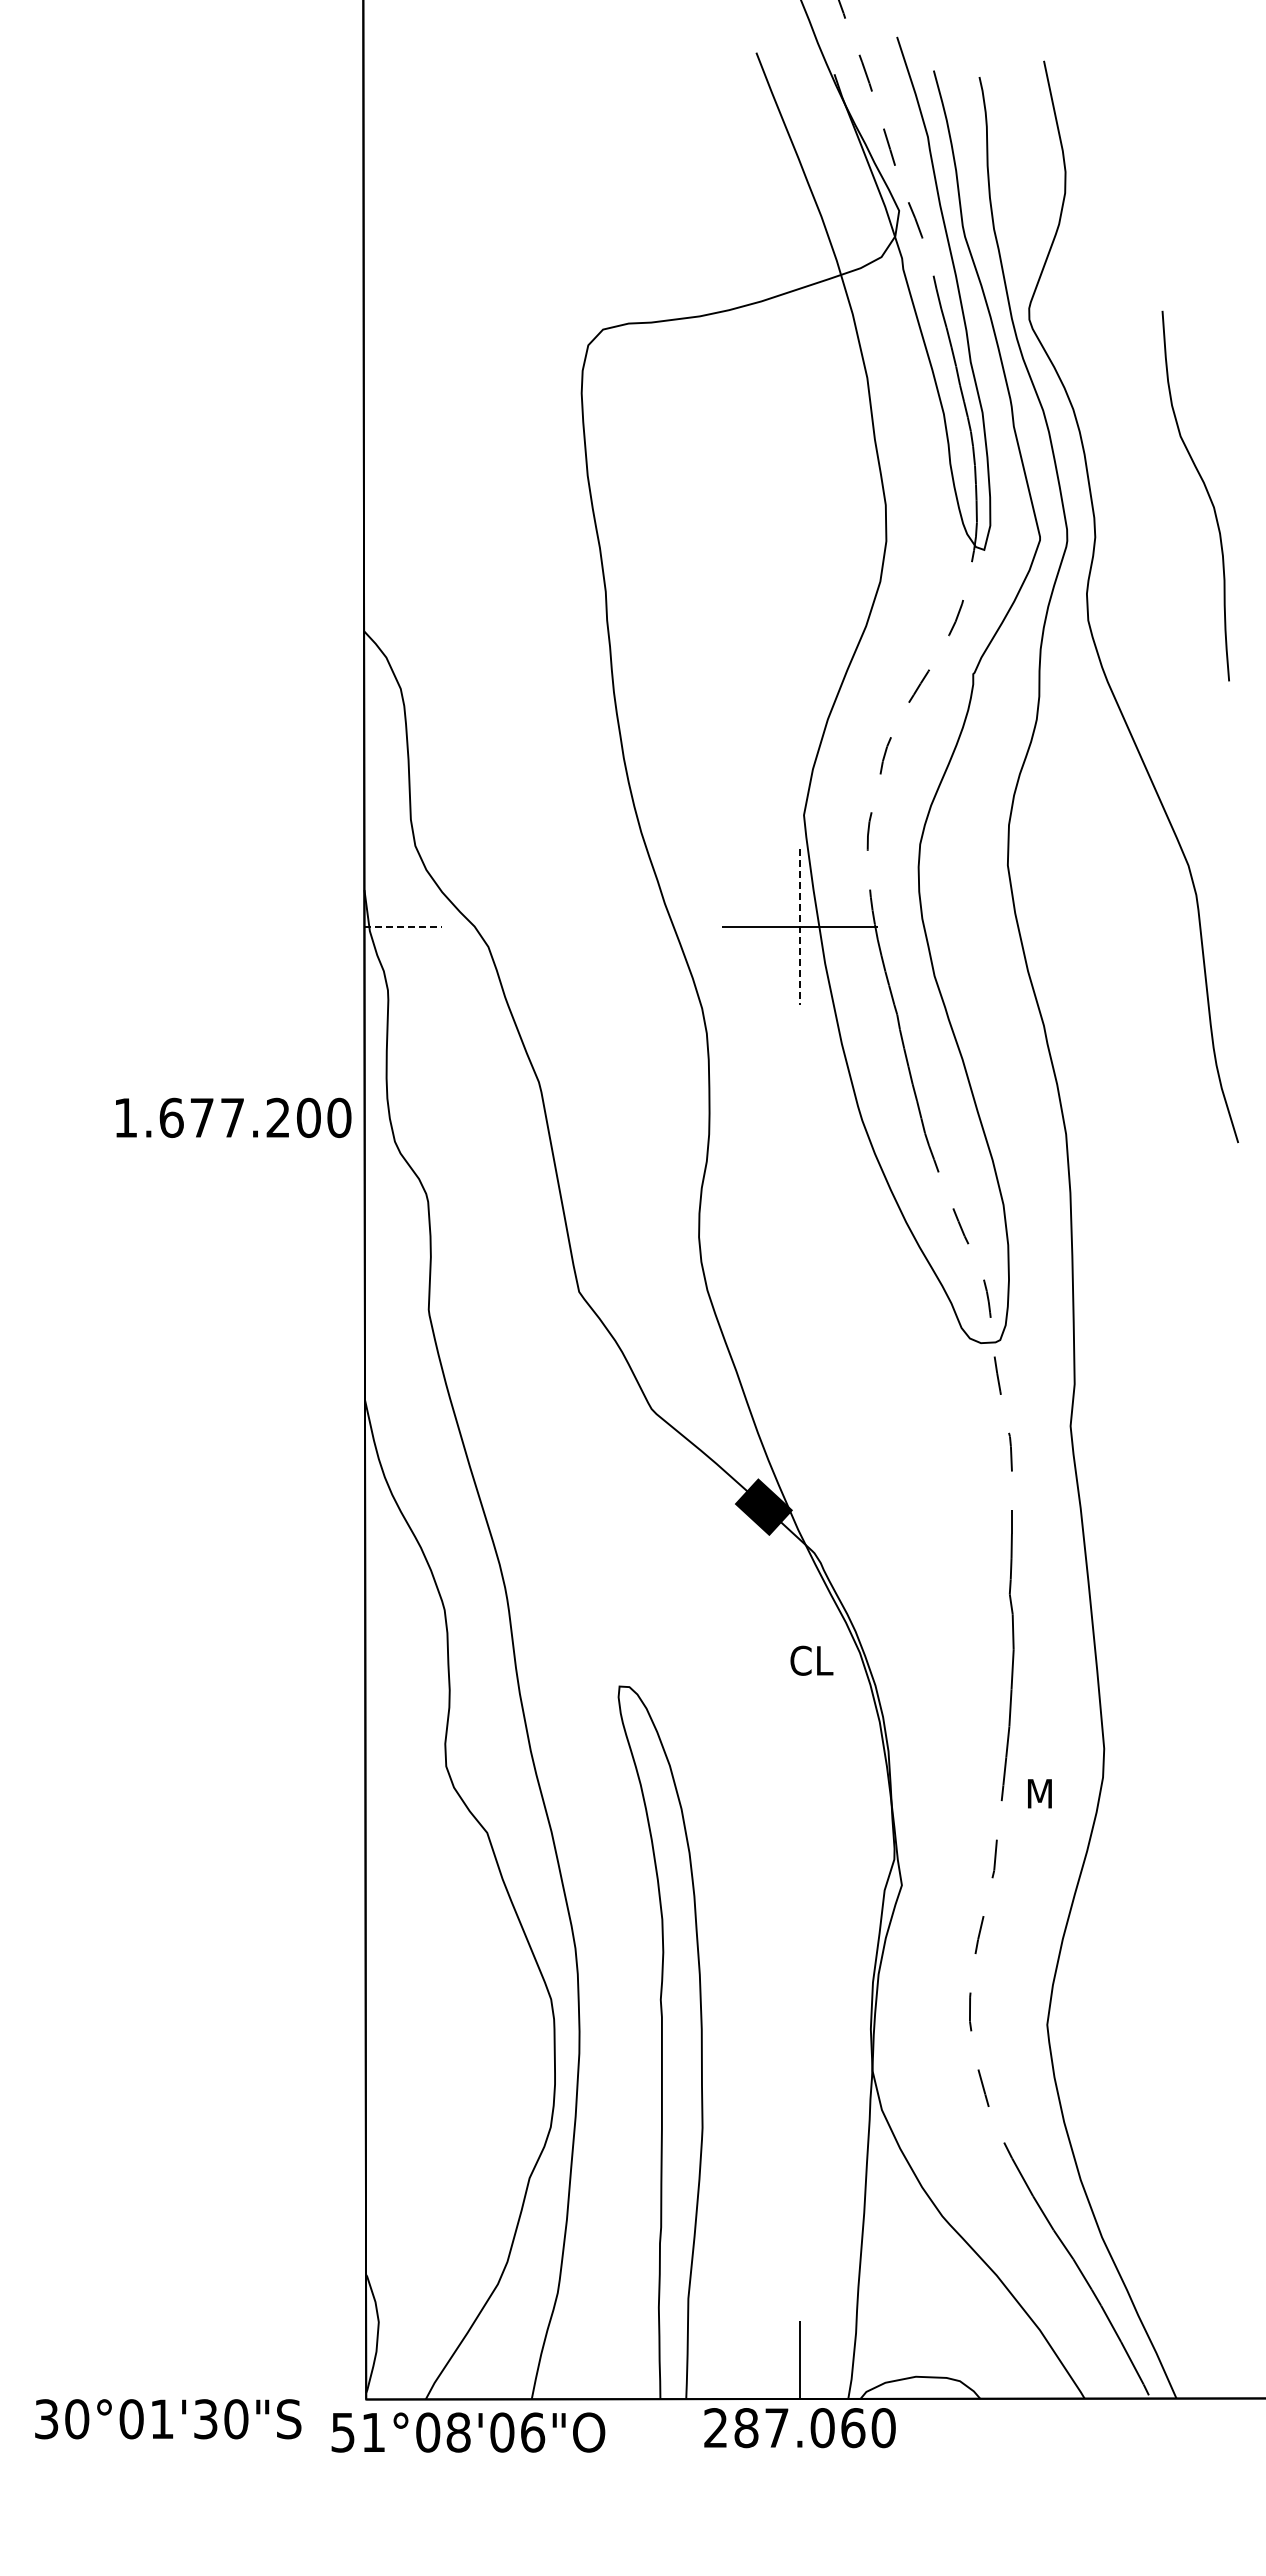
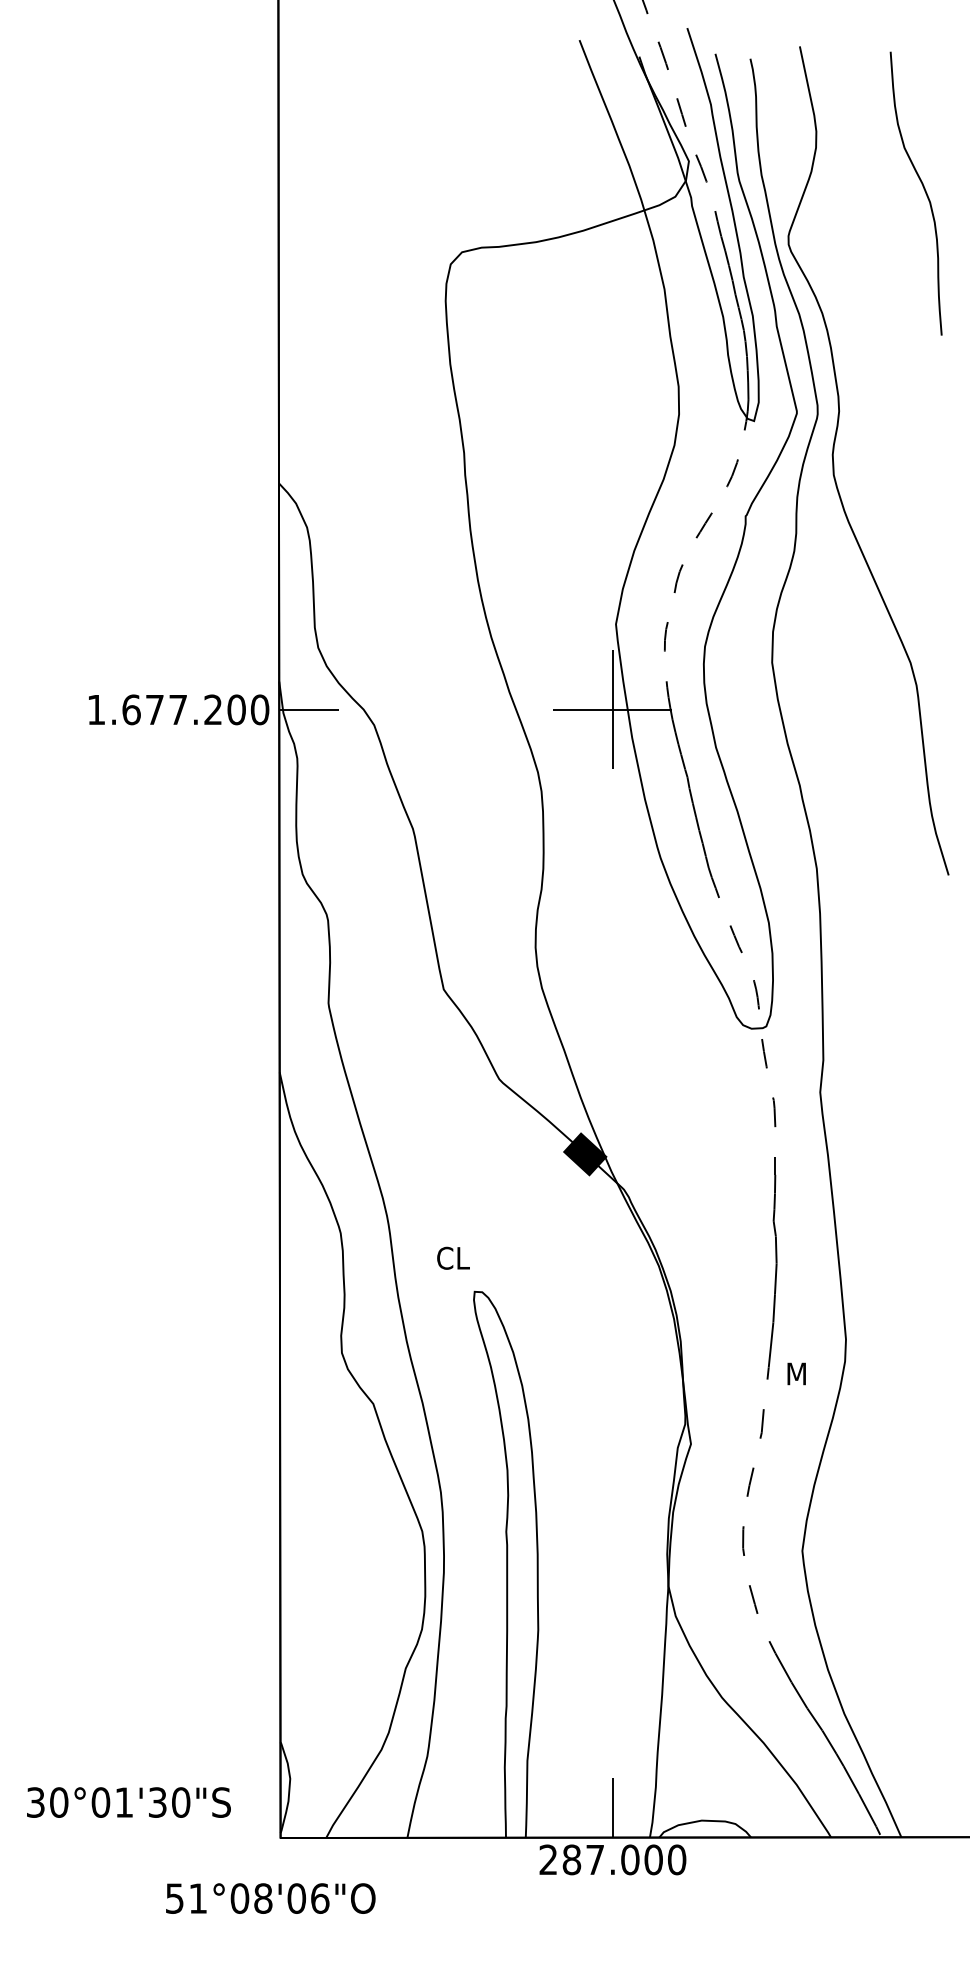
curve: (1206, 492) -> (924, 190), moved
line: (403, 926) -> (309, 709), dashed -> solid
line: (799, 926) -> (612, 709), dashed -> solid
text: (233, 1117) -> (178, 709), moved
text: (811, 1660) -> (453, 1258), moved
text: (168, 2419) -> (129, 1802), moved
text: (853, 2427) -> (653, 1859), 287.060 -> 287.000
text: (468, 2432) -> (270, 1898), moved

